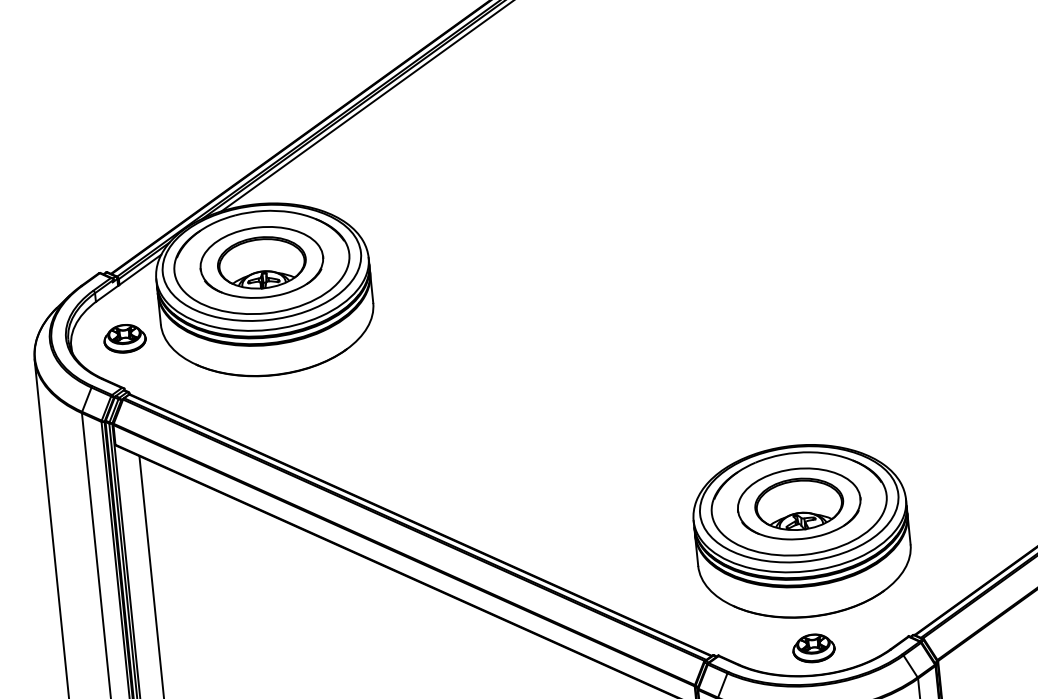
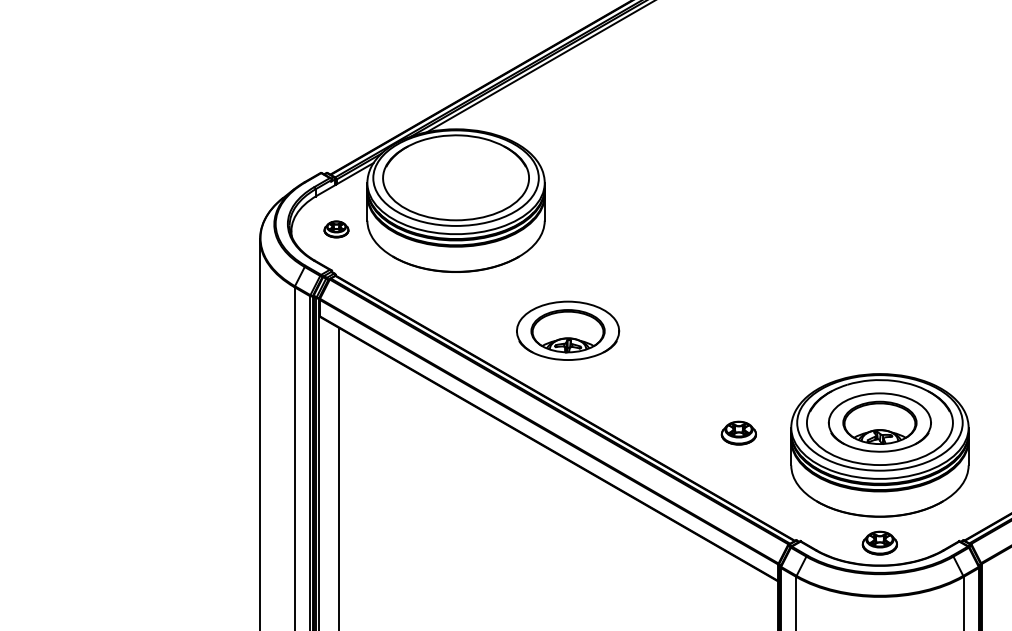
part: (262, 261) -> (568, 330), moved
part: (124, 338) -> (336, 229), size x0.7
part: (631, 533) -> (738, 432), added

